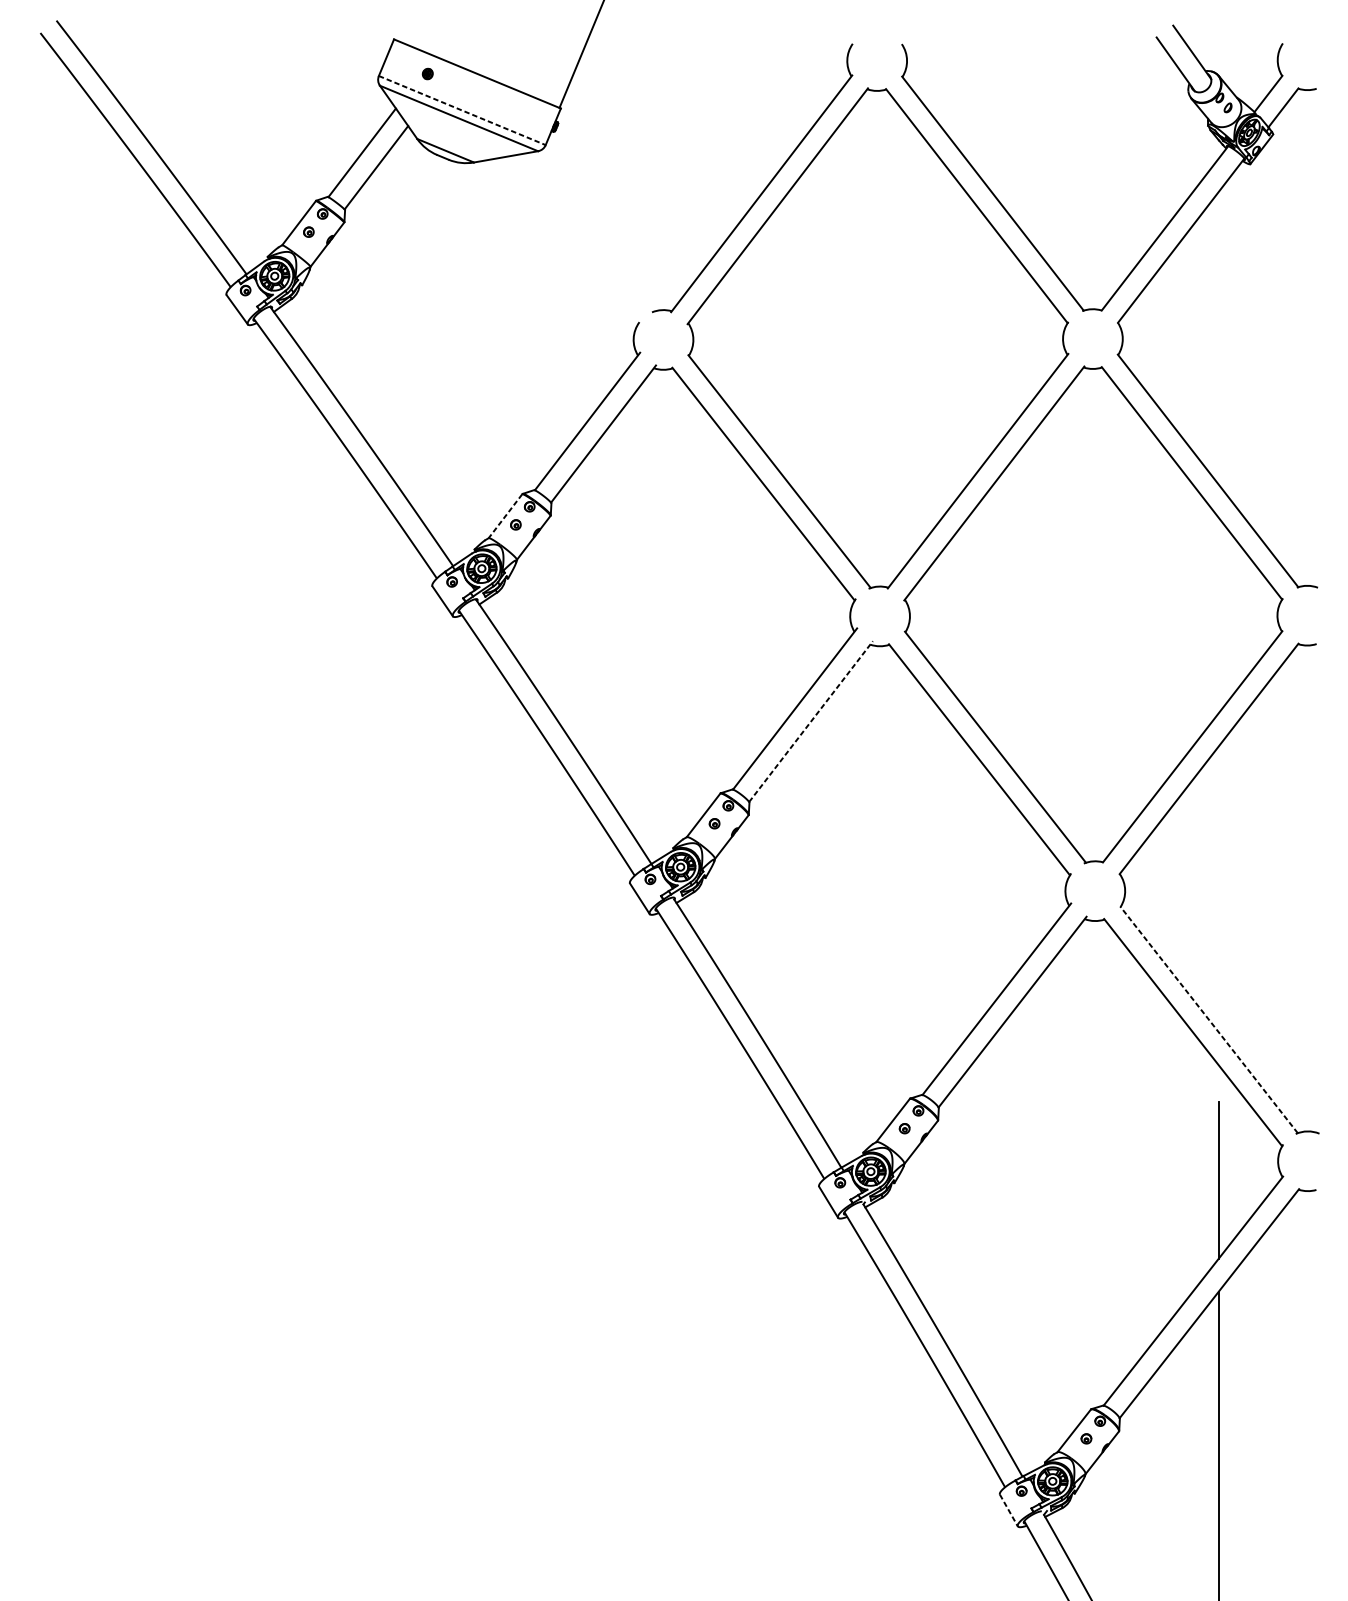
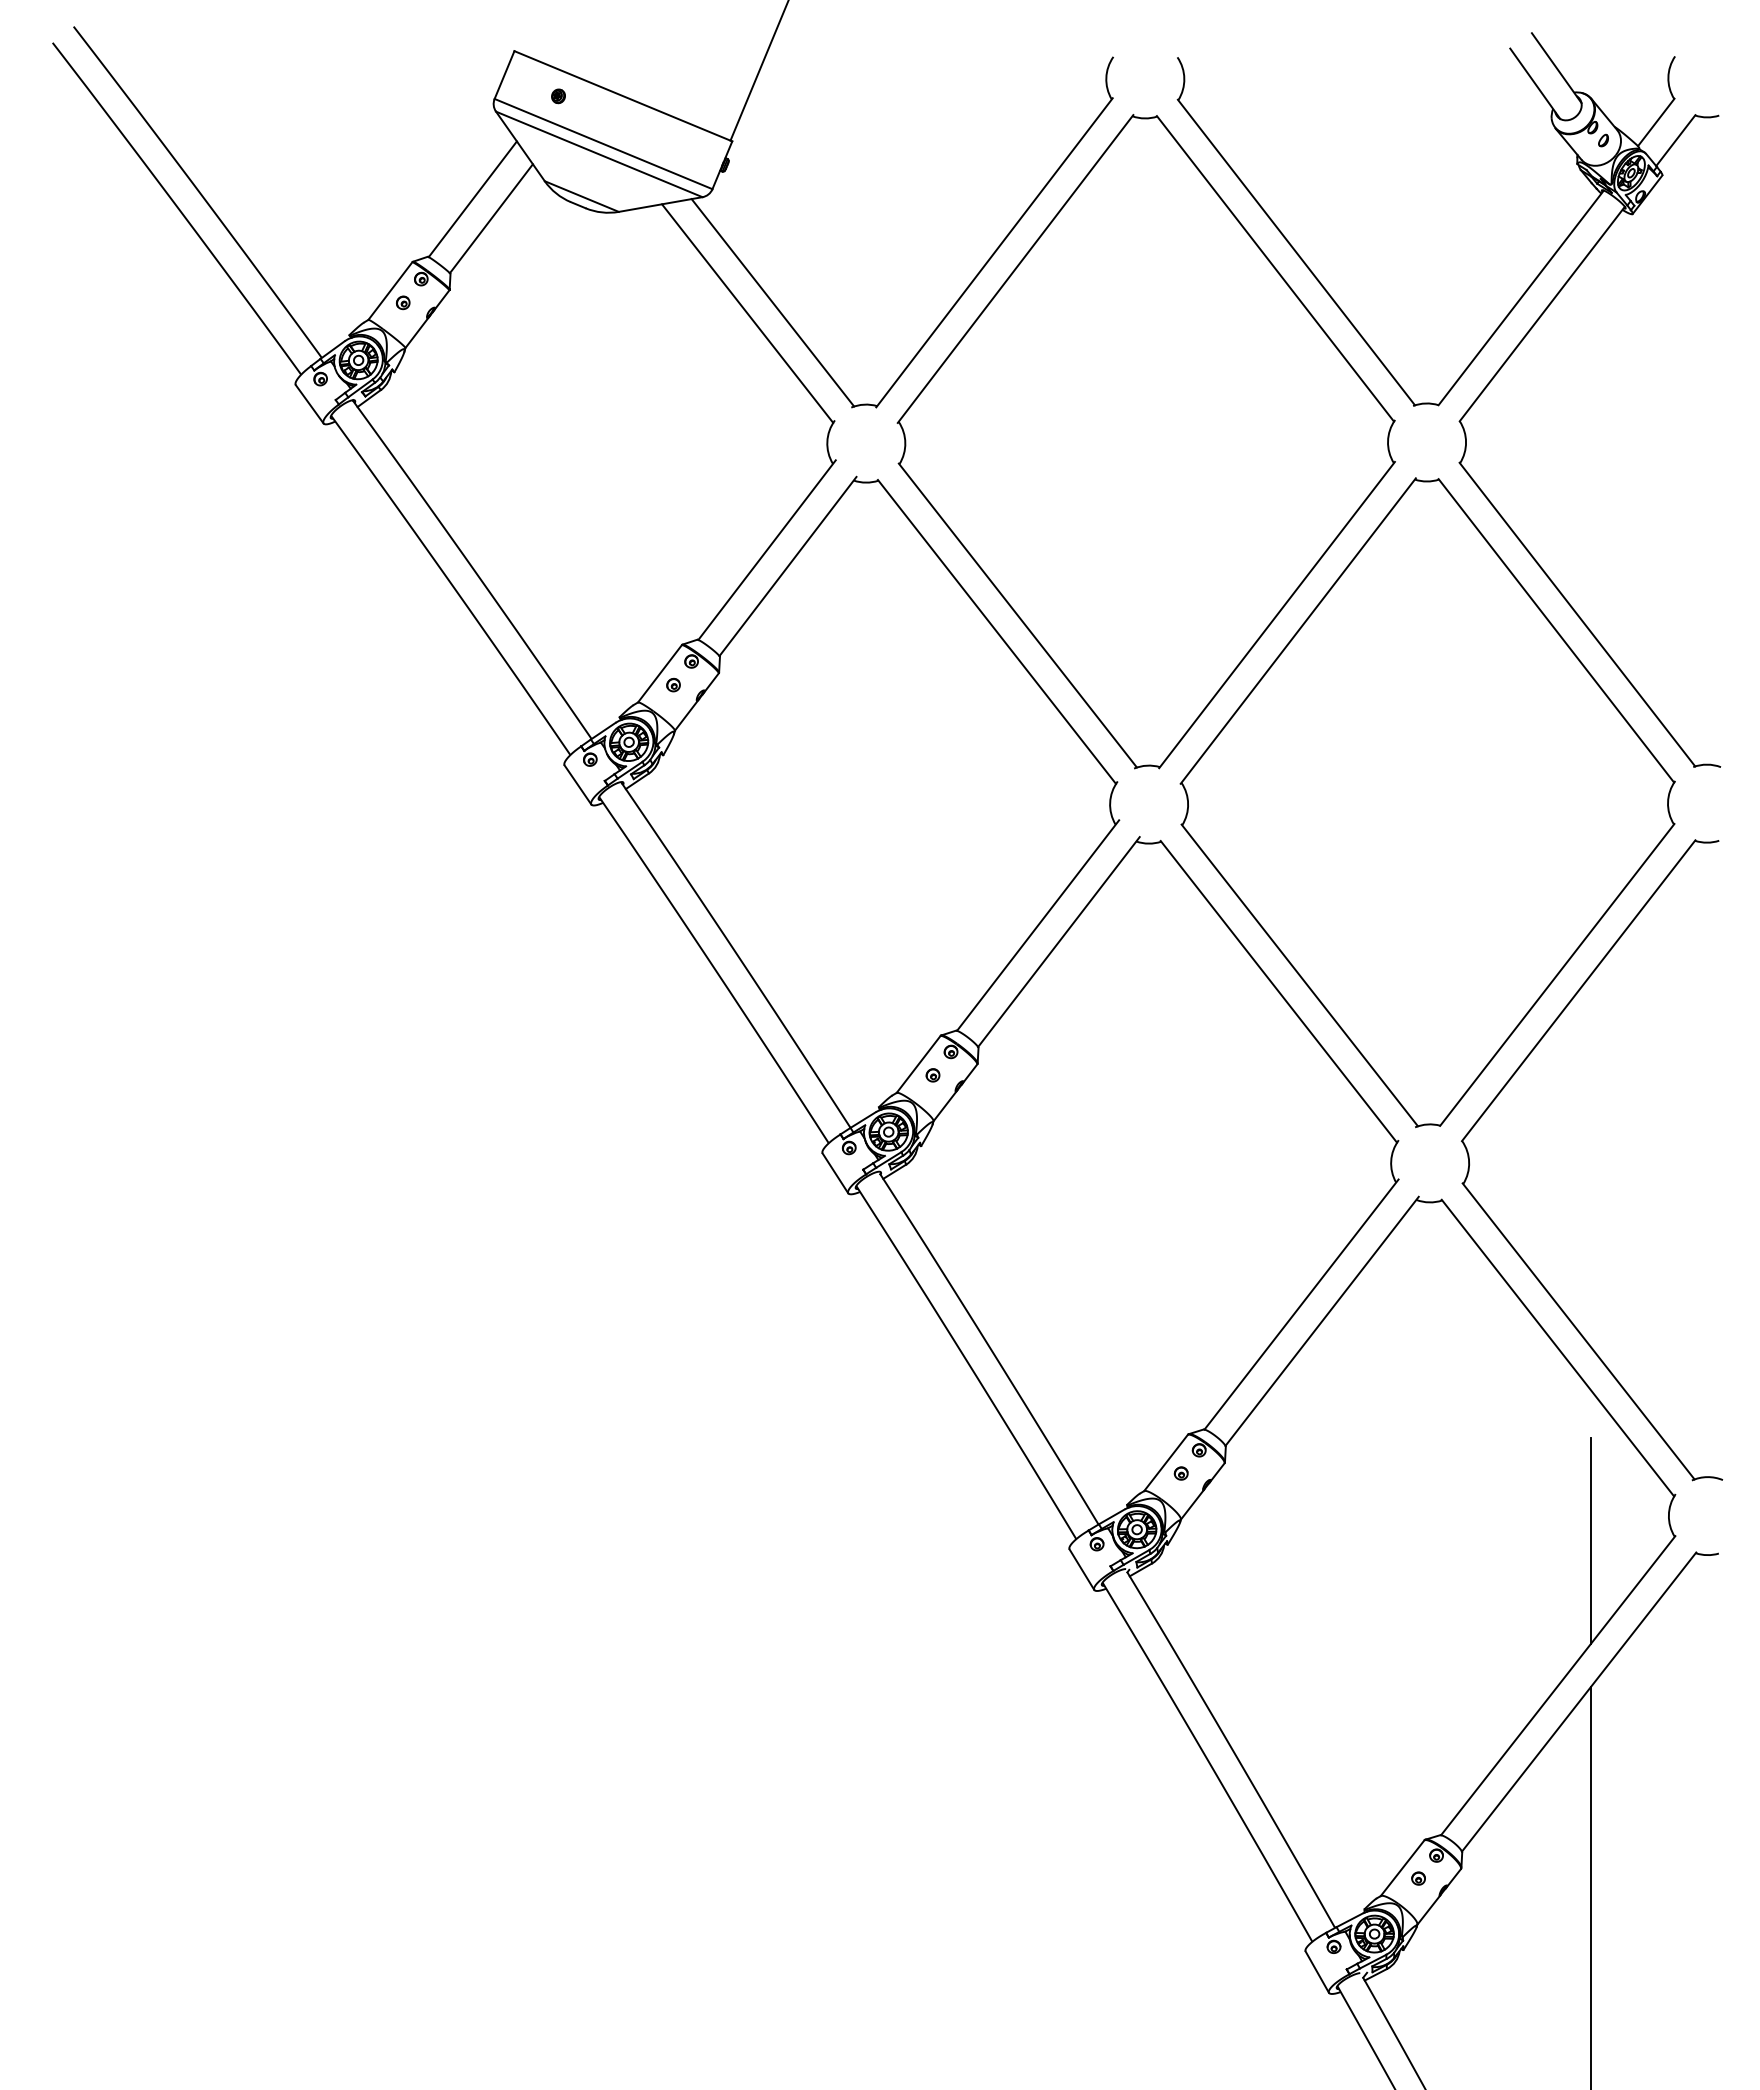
line: (462, 110) -> (603, 144), dashed -> solid
line: (591, 231) -> (772, 302), added
line: (572, 240) -> (747, 313), added
line: (505, 516) -> (659, 674), dashed -> solid
line: (811, 721) -> (1059, 941), dashed -> solid
line: (1208, 1019) -> (1578, 1331), dashed -> solid
line: (1009, 1510) -> (1317, 1972), dashed -> solid

